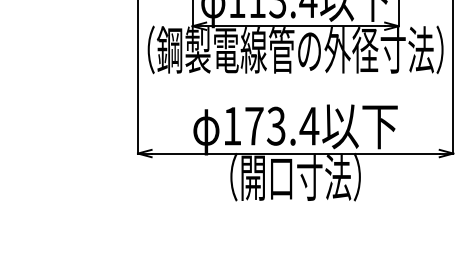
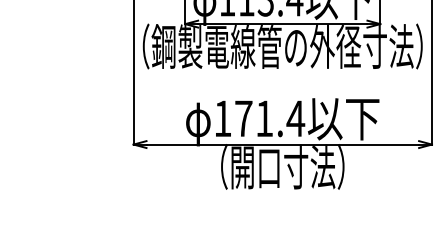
text: (275, 125) -> (263, 118), 173.4 -> 171.4

